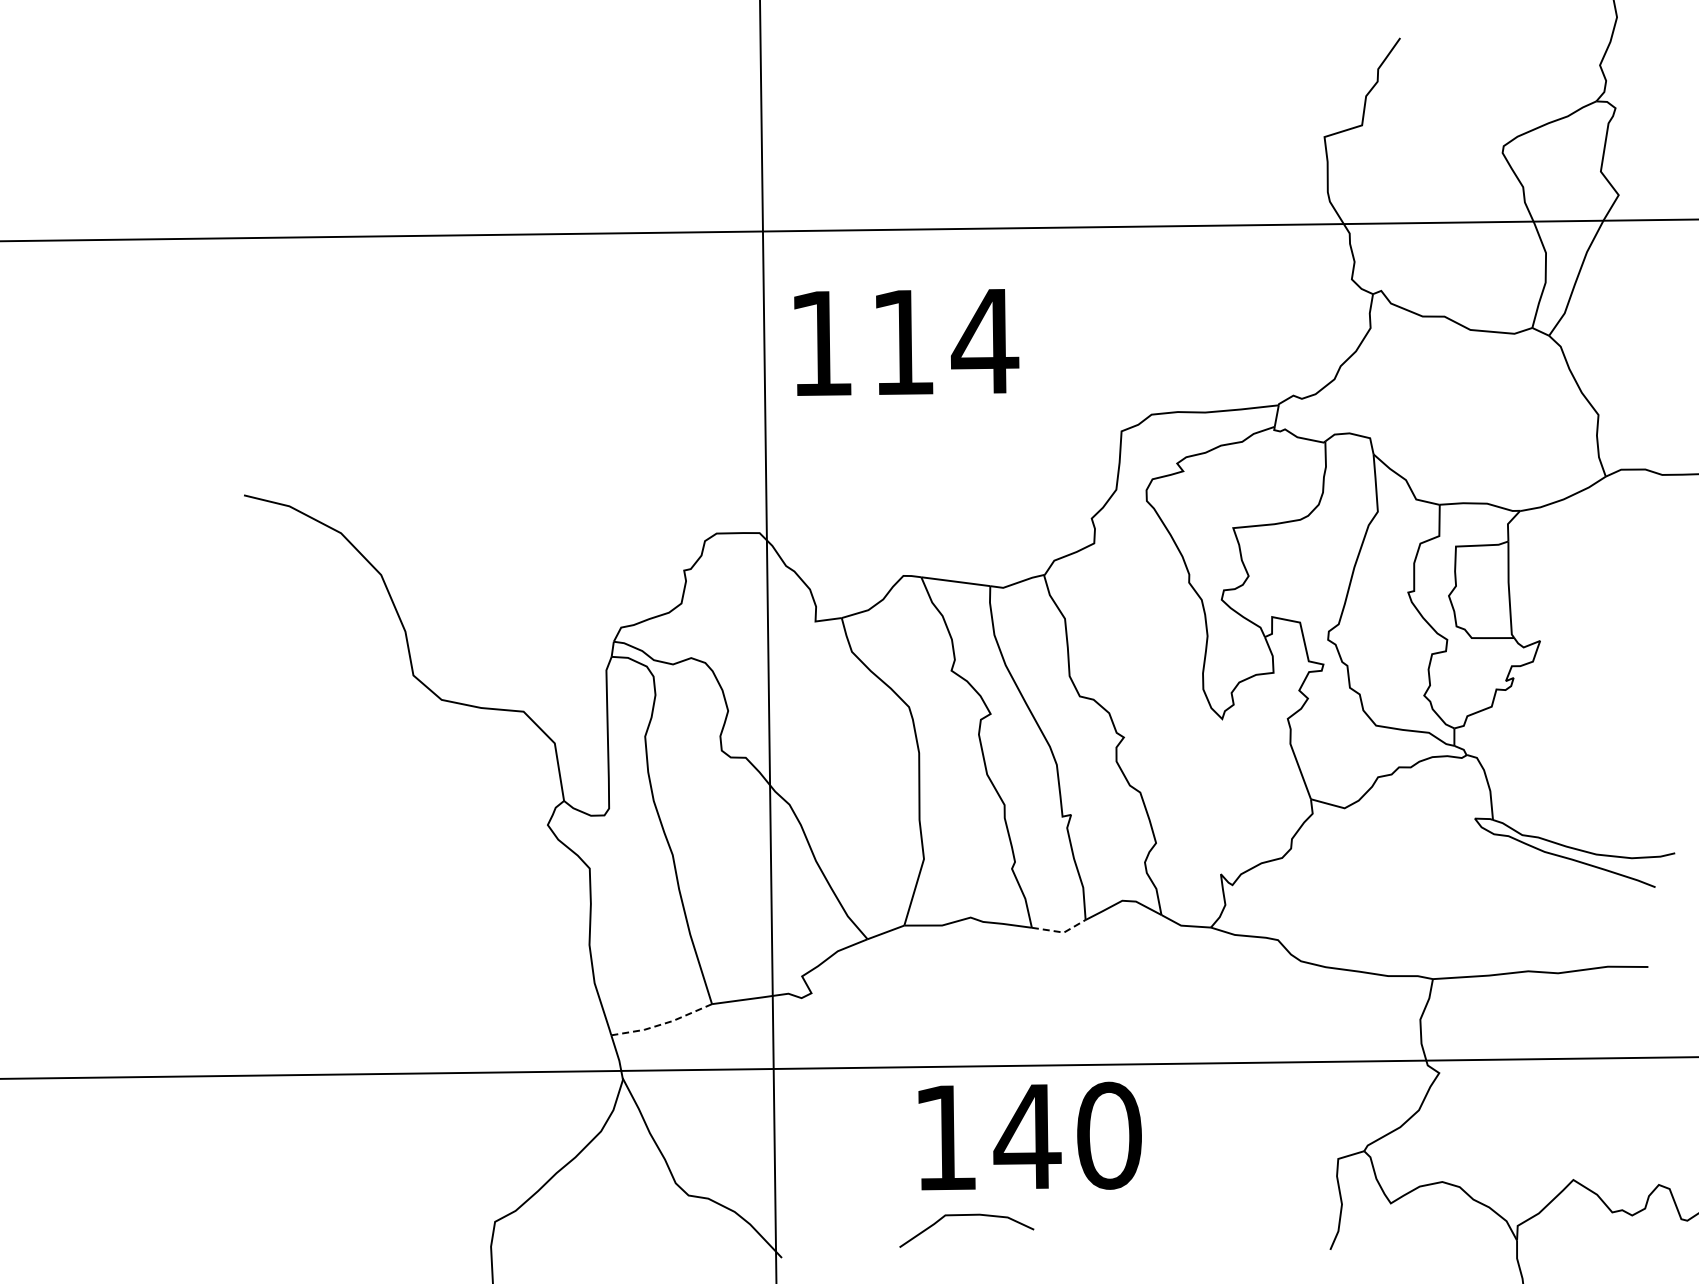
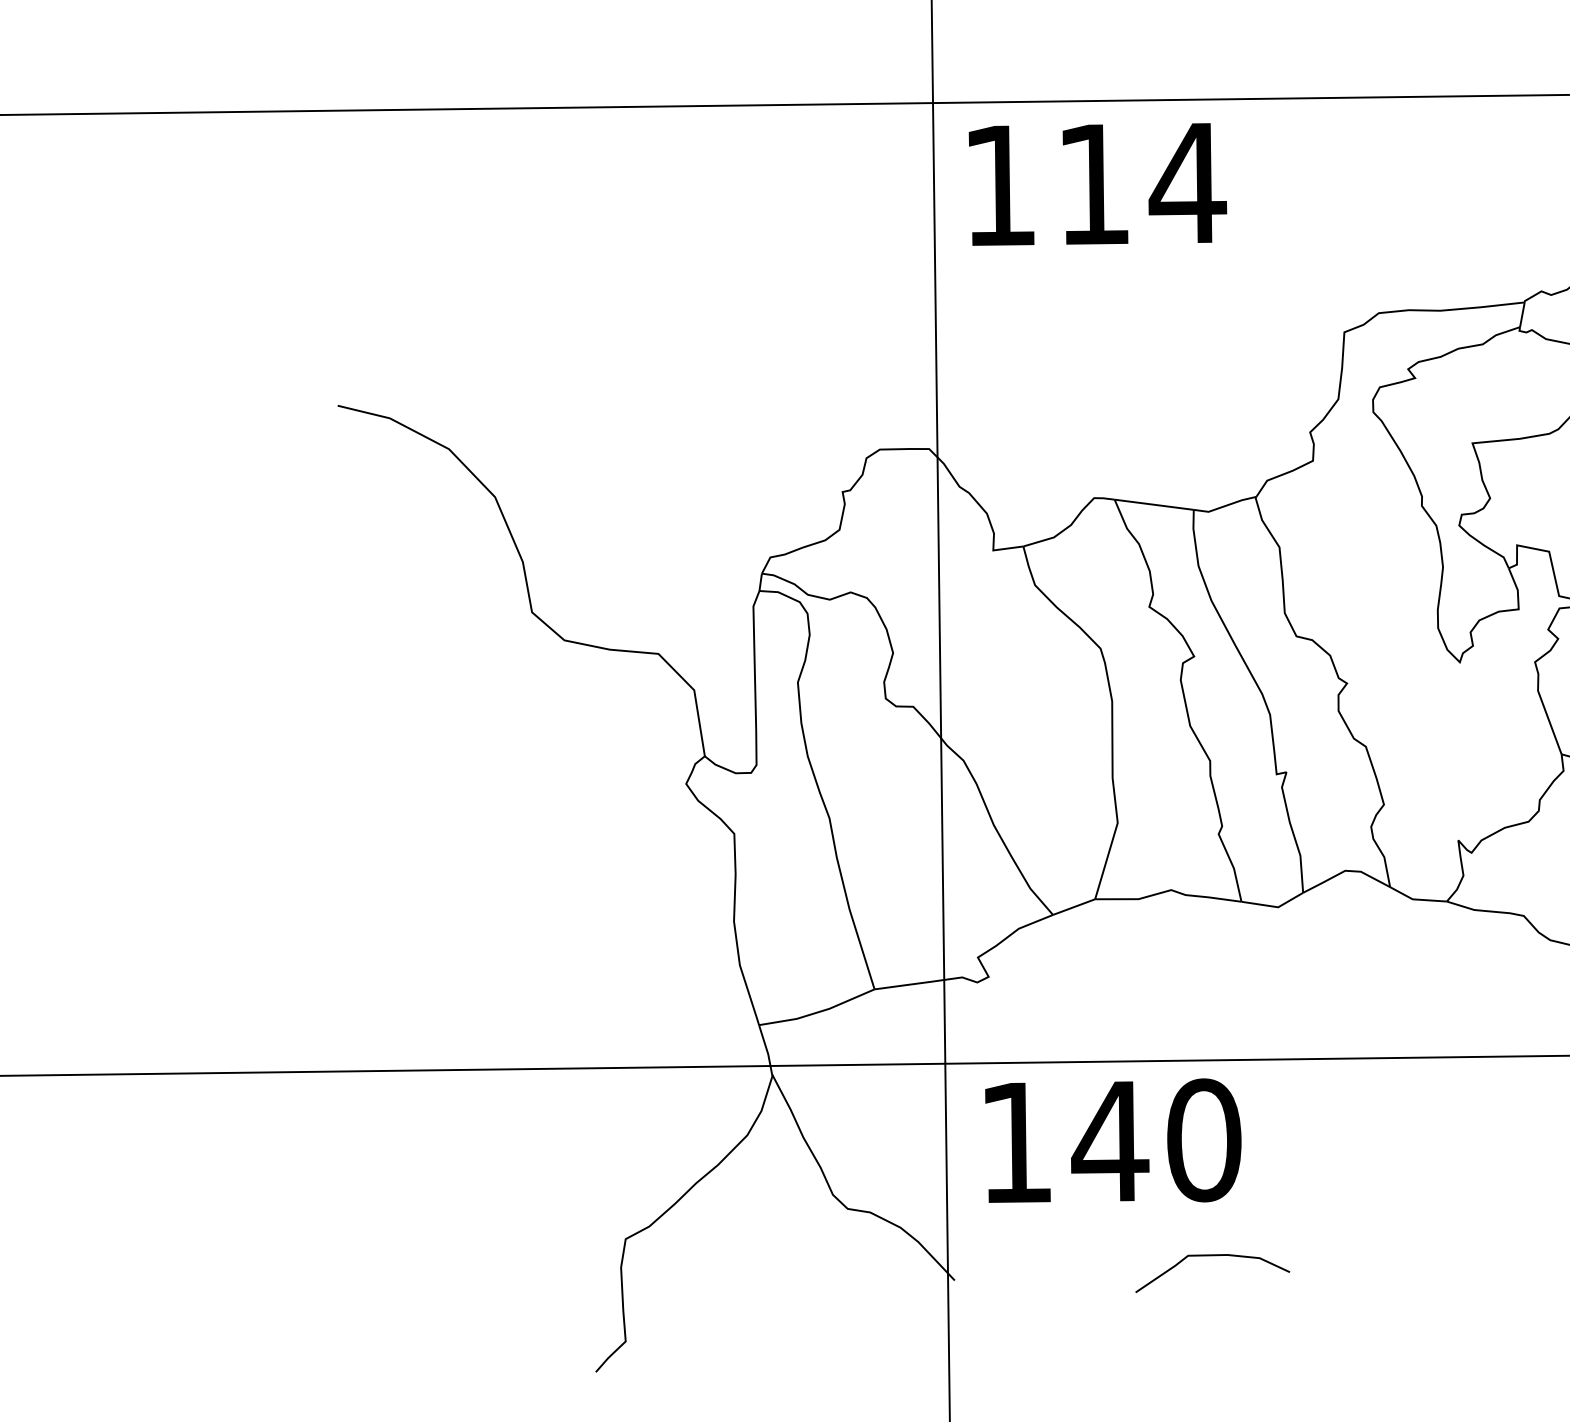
text: (906, 342) -> (1097, 184), moved
line: (1061, 932) -> (1275, 907), dashed -> solid
line: (663, 1024) -> (818, 1012), dashed -> solid
text: (1029, 1135) -> (1112, 1140), moved
curve: (966, 1215) -> (1212, 1255), moved

